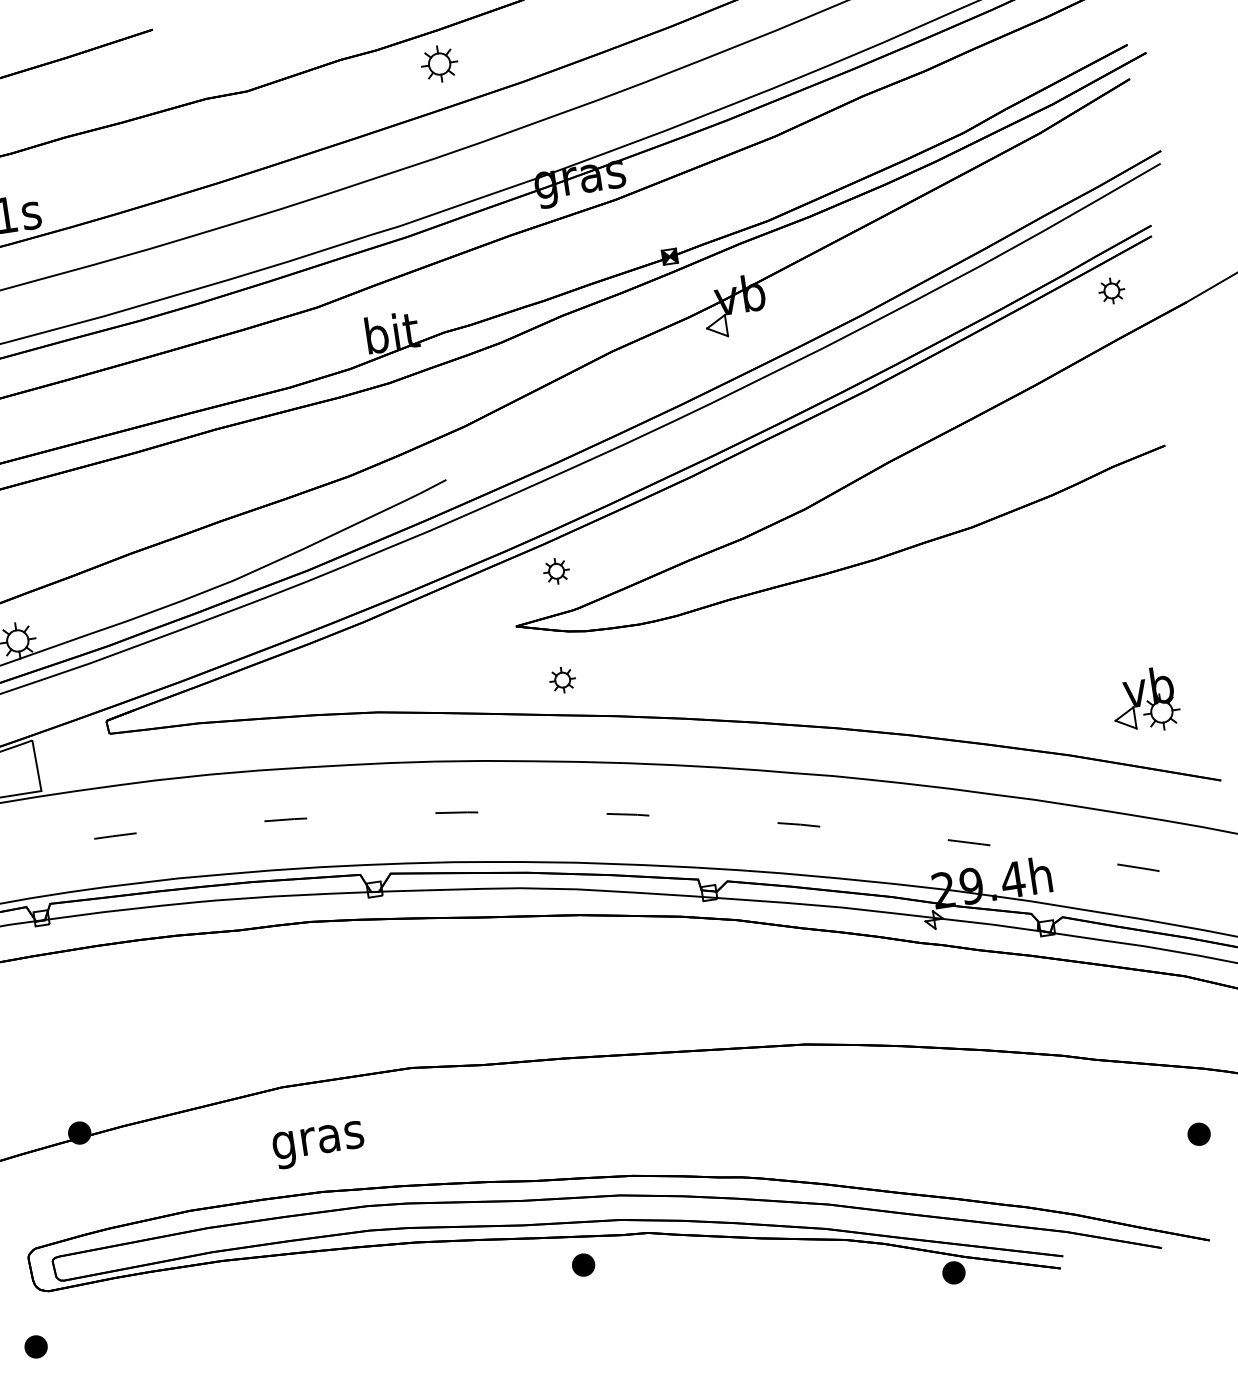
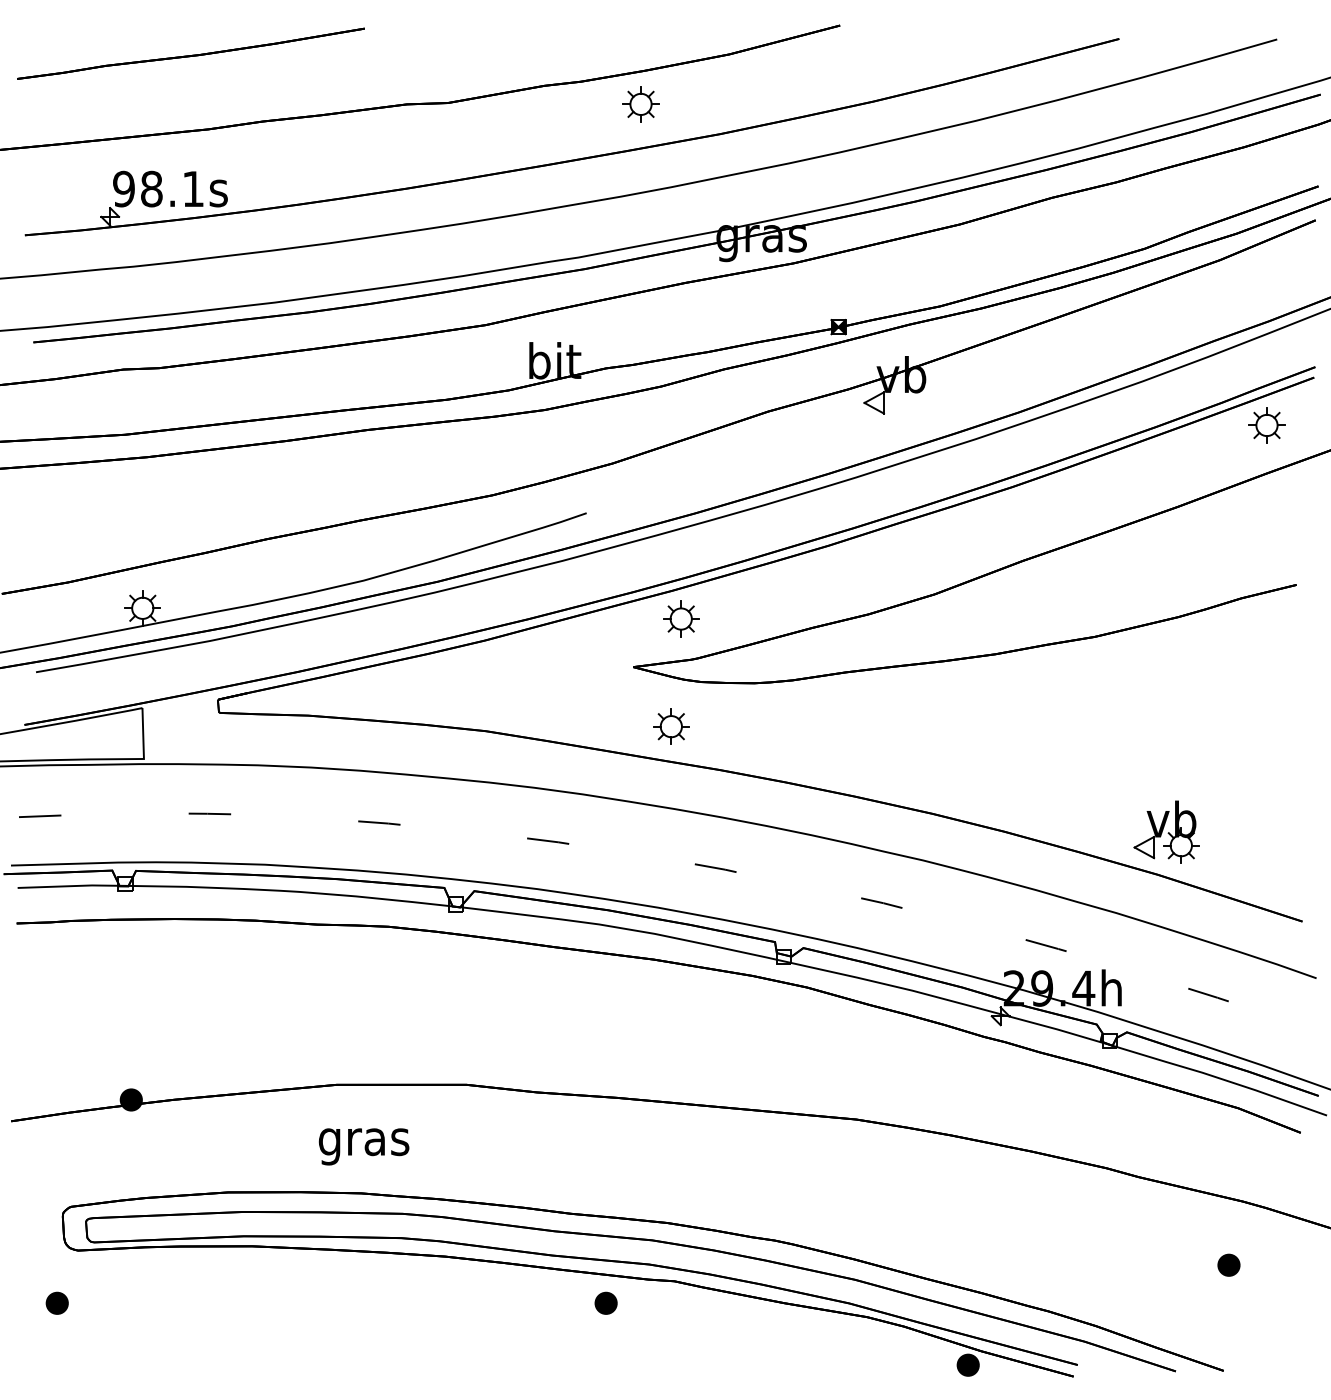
part: (1111, 291) -> (1266, 425), size x1.43
part: (556, 570) -> (681, 618), size x1.43
part: (562, 680) -> (671, 726), size x1.43
part: (1144, 700) -> (1166, 831), moved

